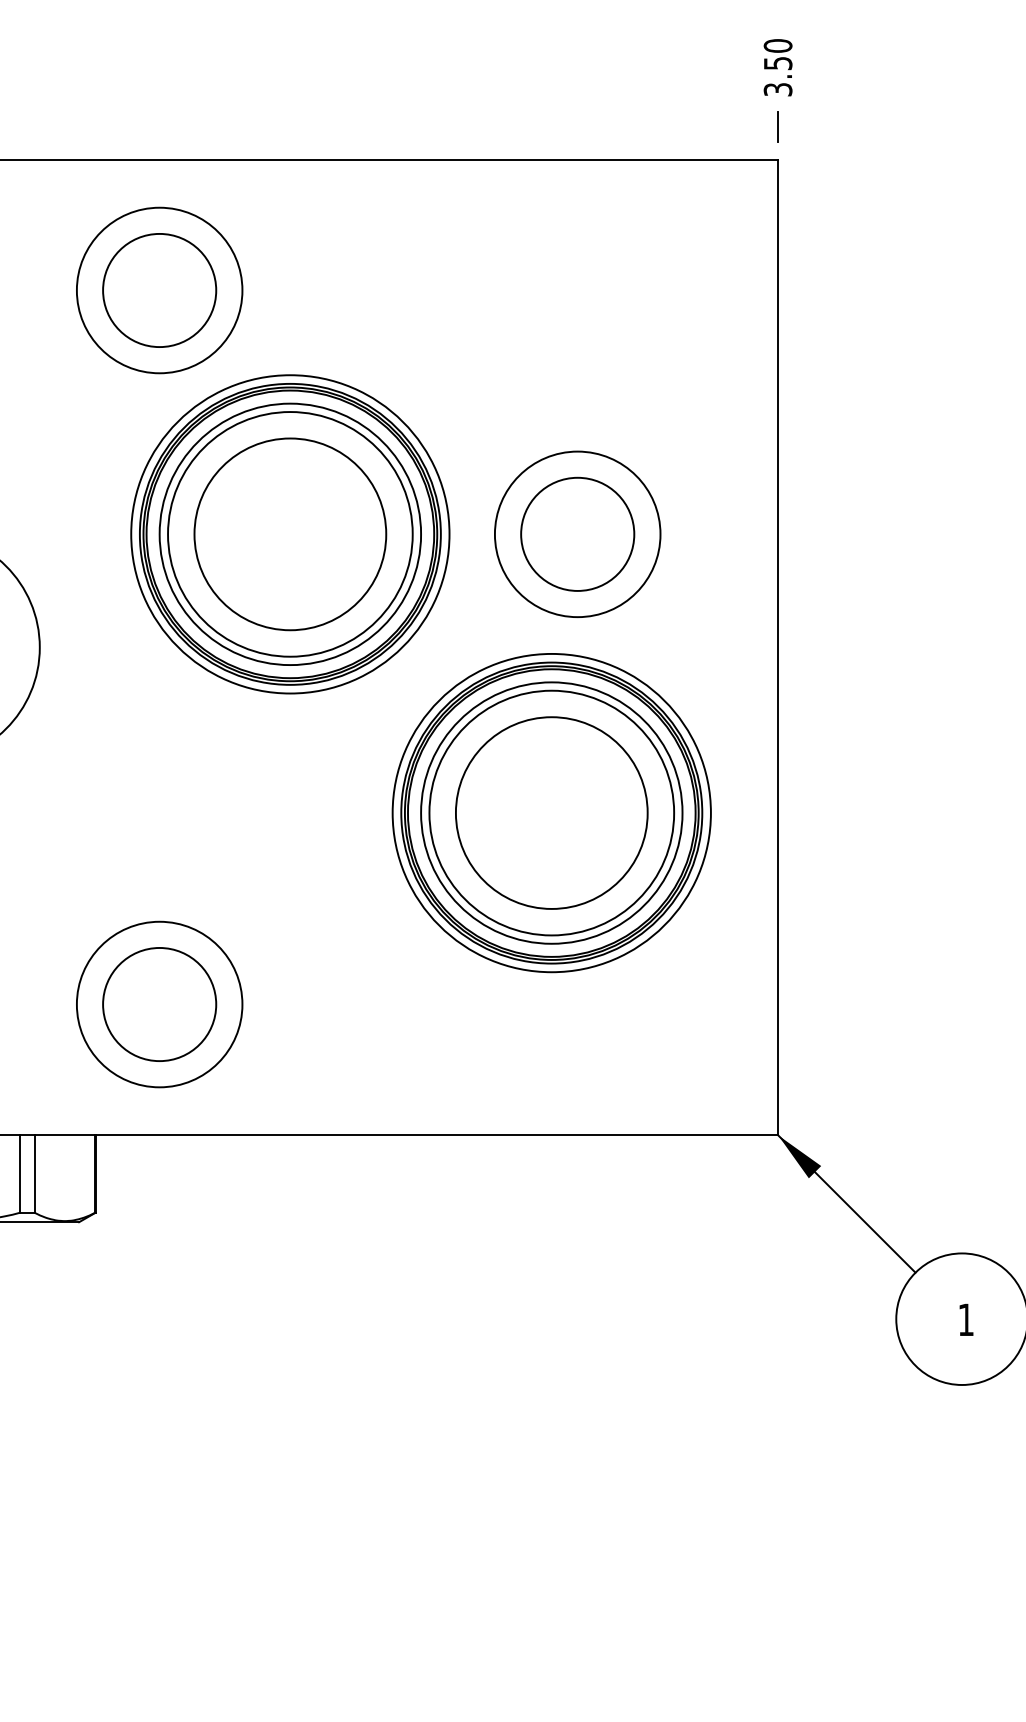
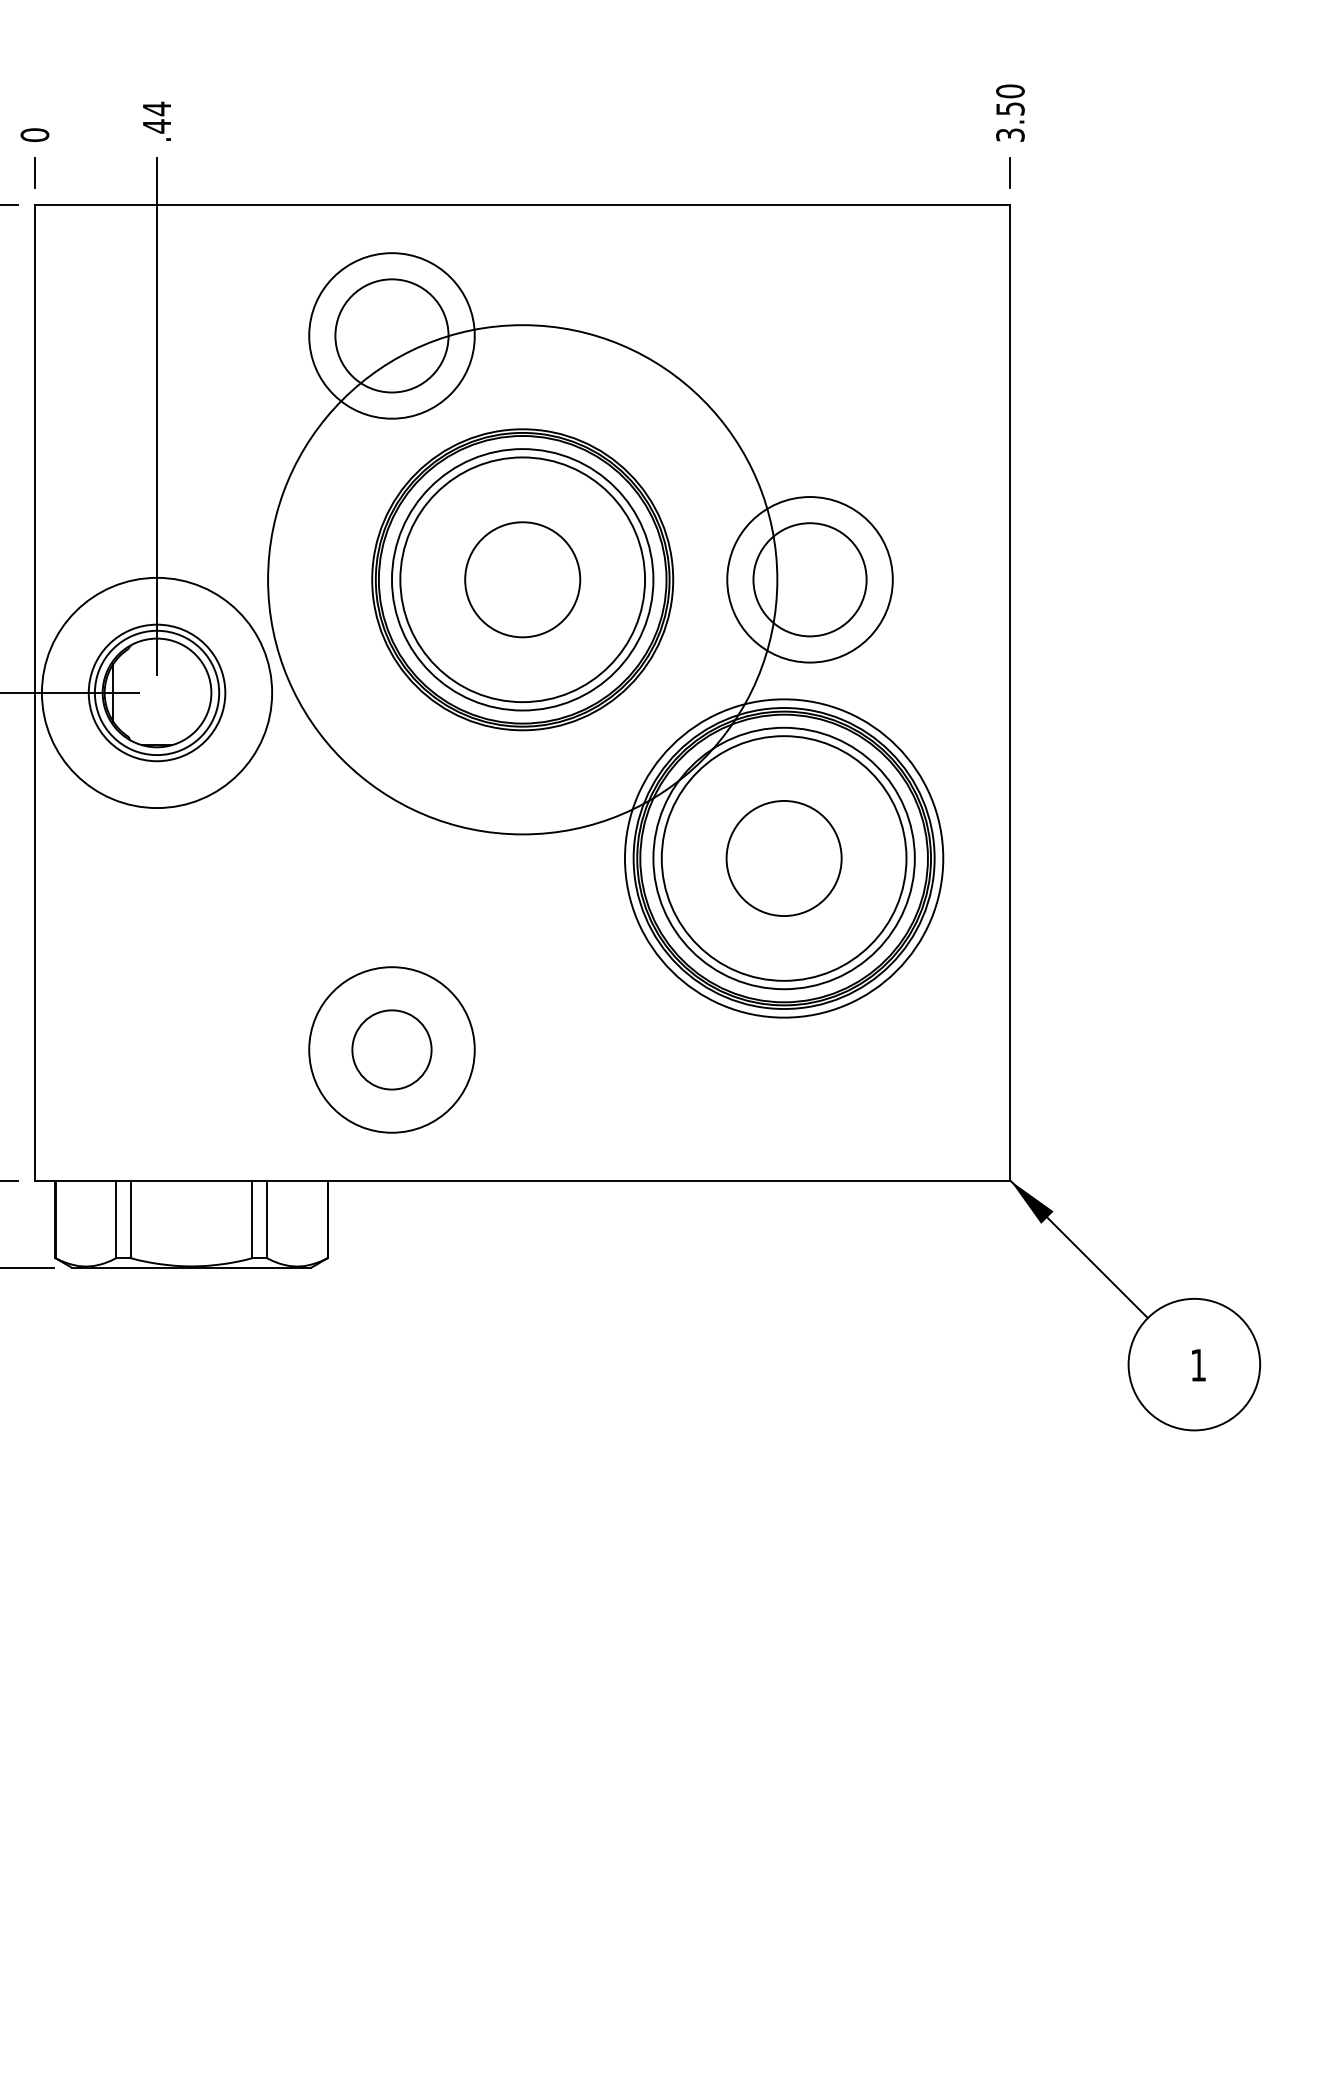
circle: (290, 534) -> (522, 579), size x0.6
circle: (290, 534) -> (522, 579), size x1.6
circle: (552, 813) -> (784, 858), size x0.6
circle: (159, 1004) -> (391, 1049), size x0.7

